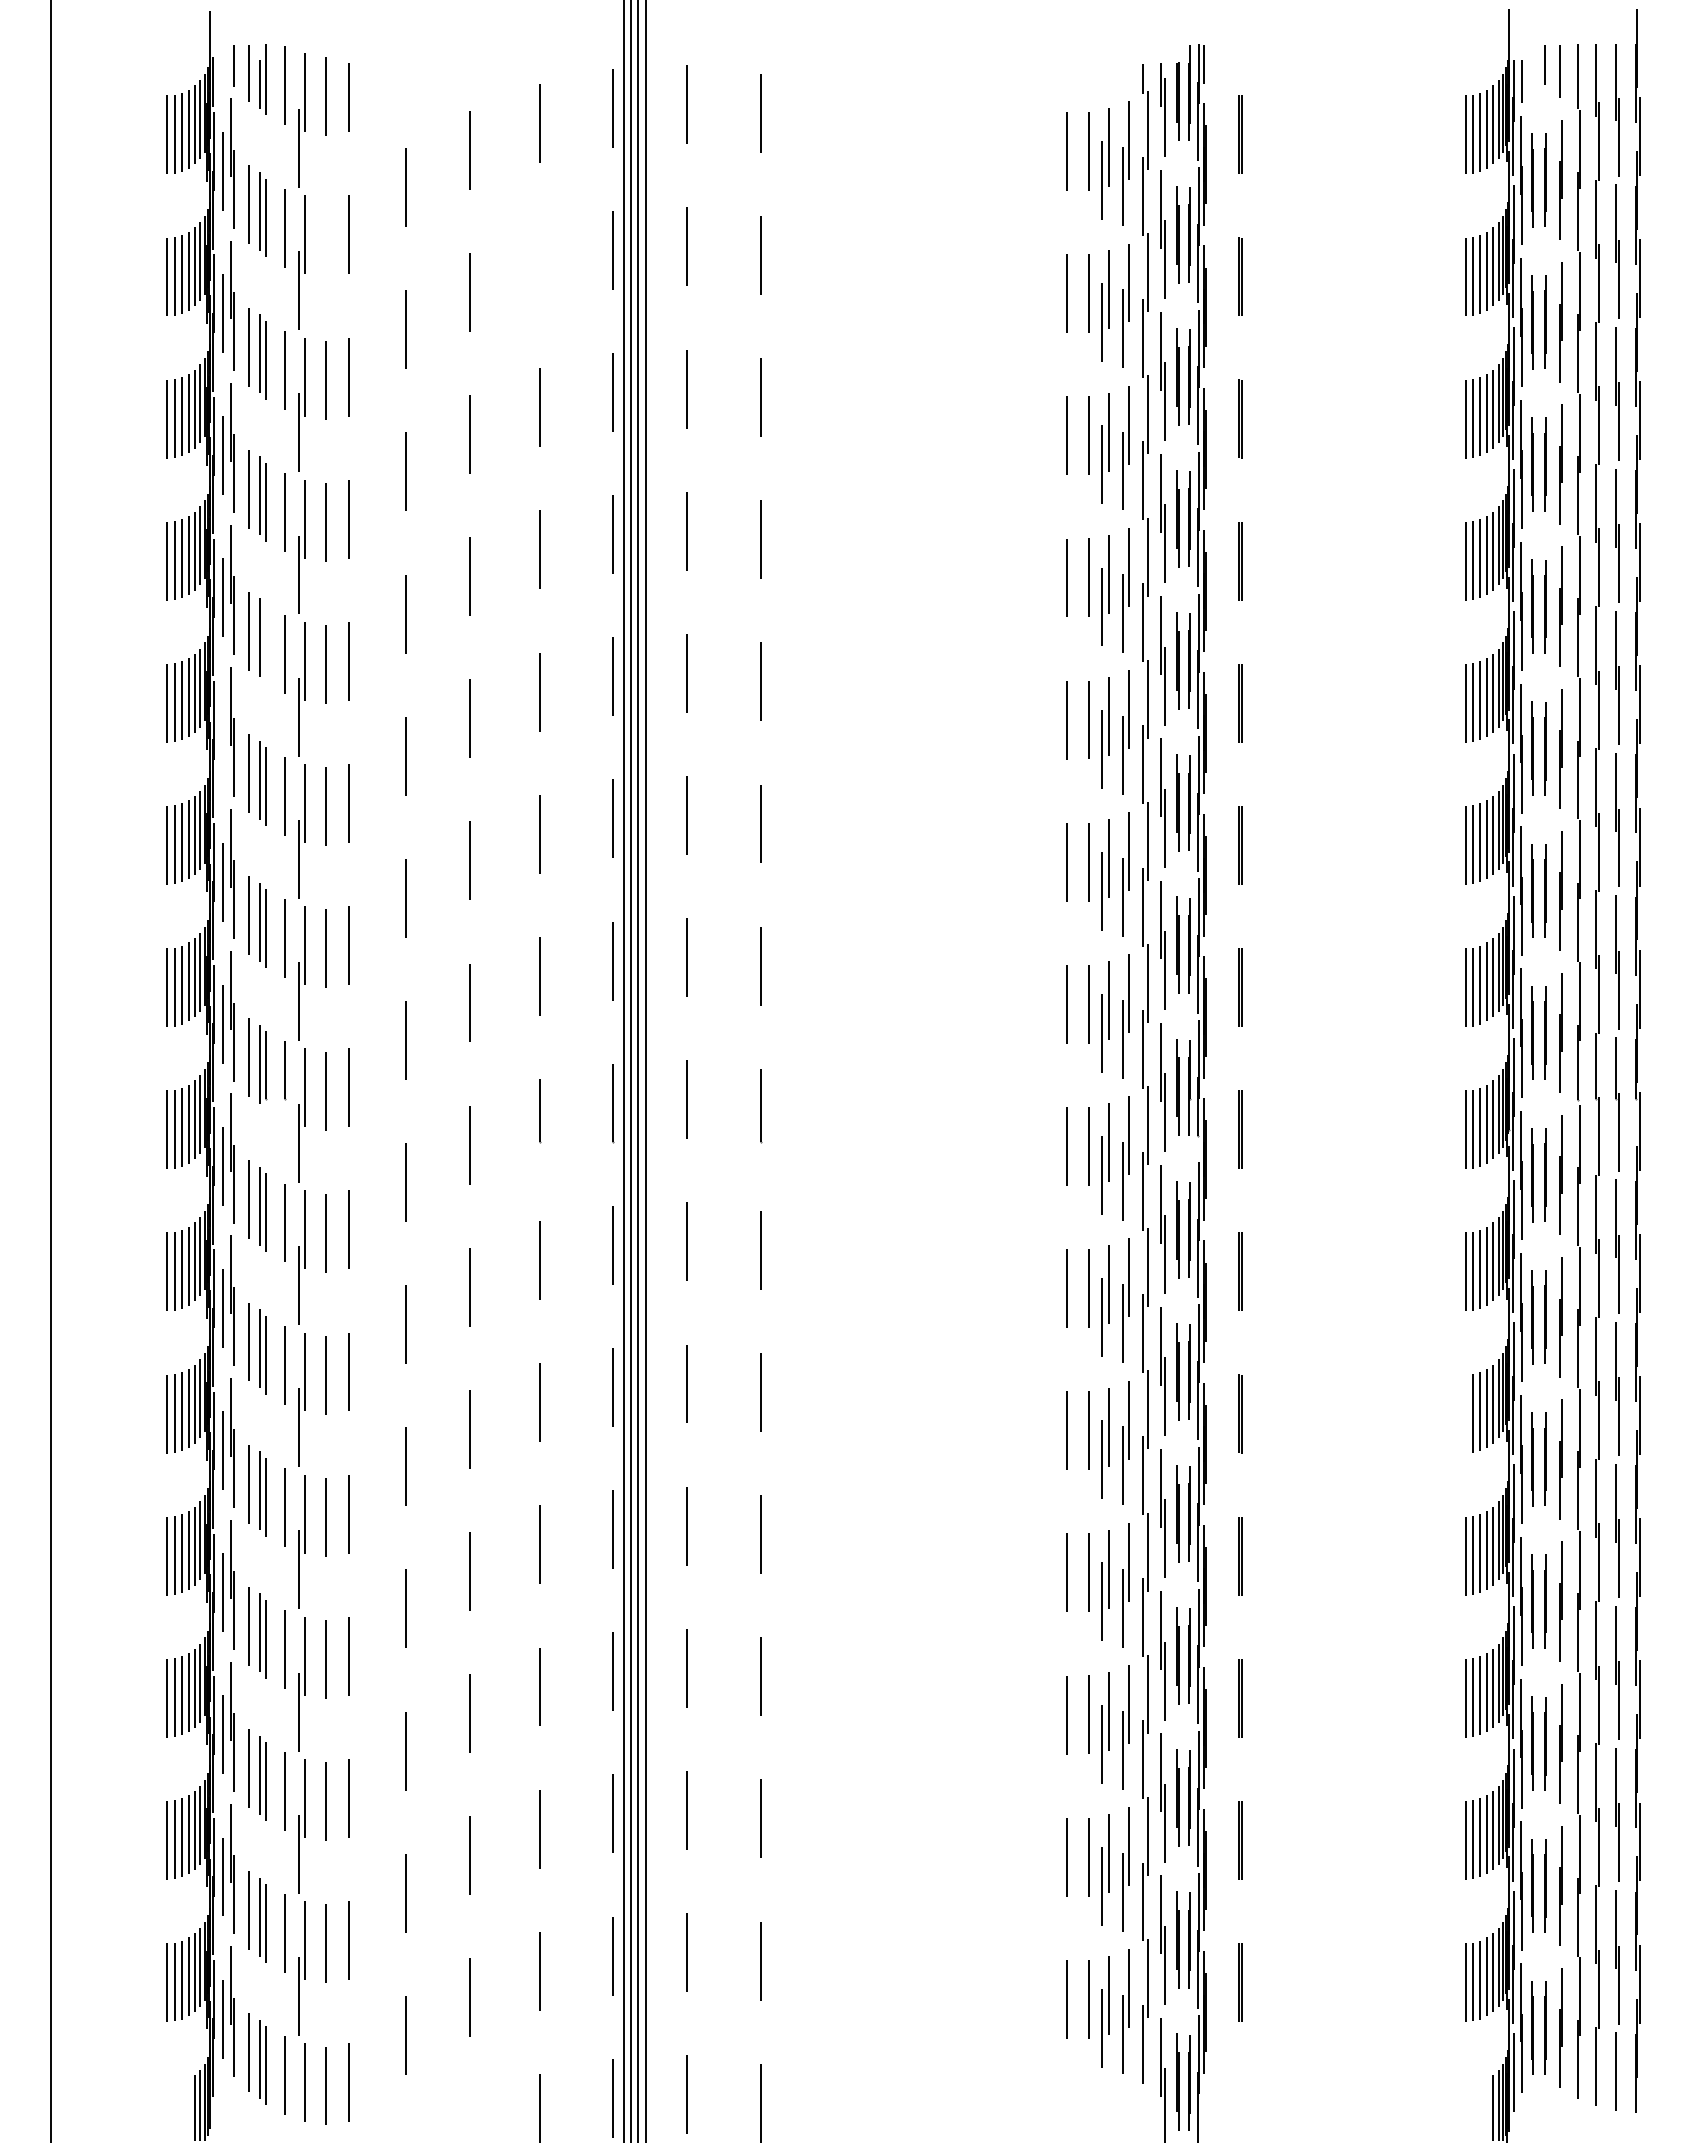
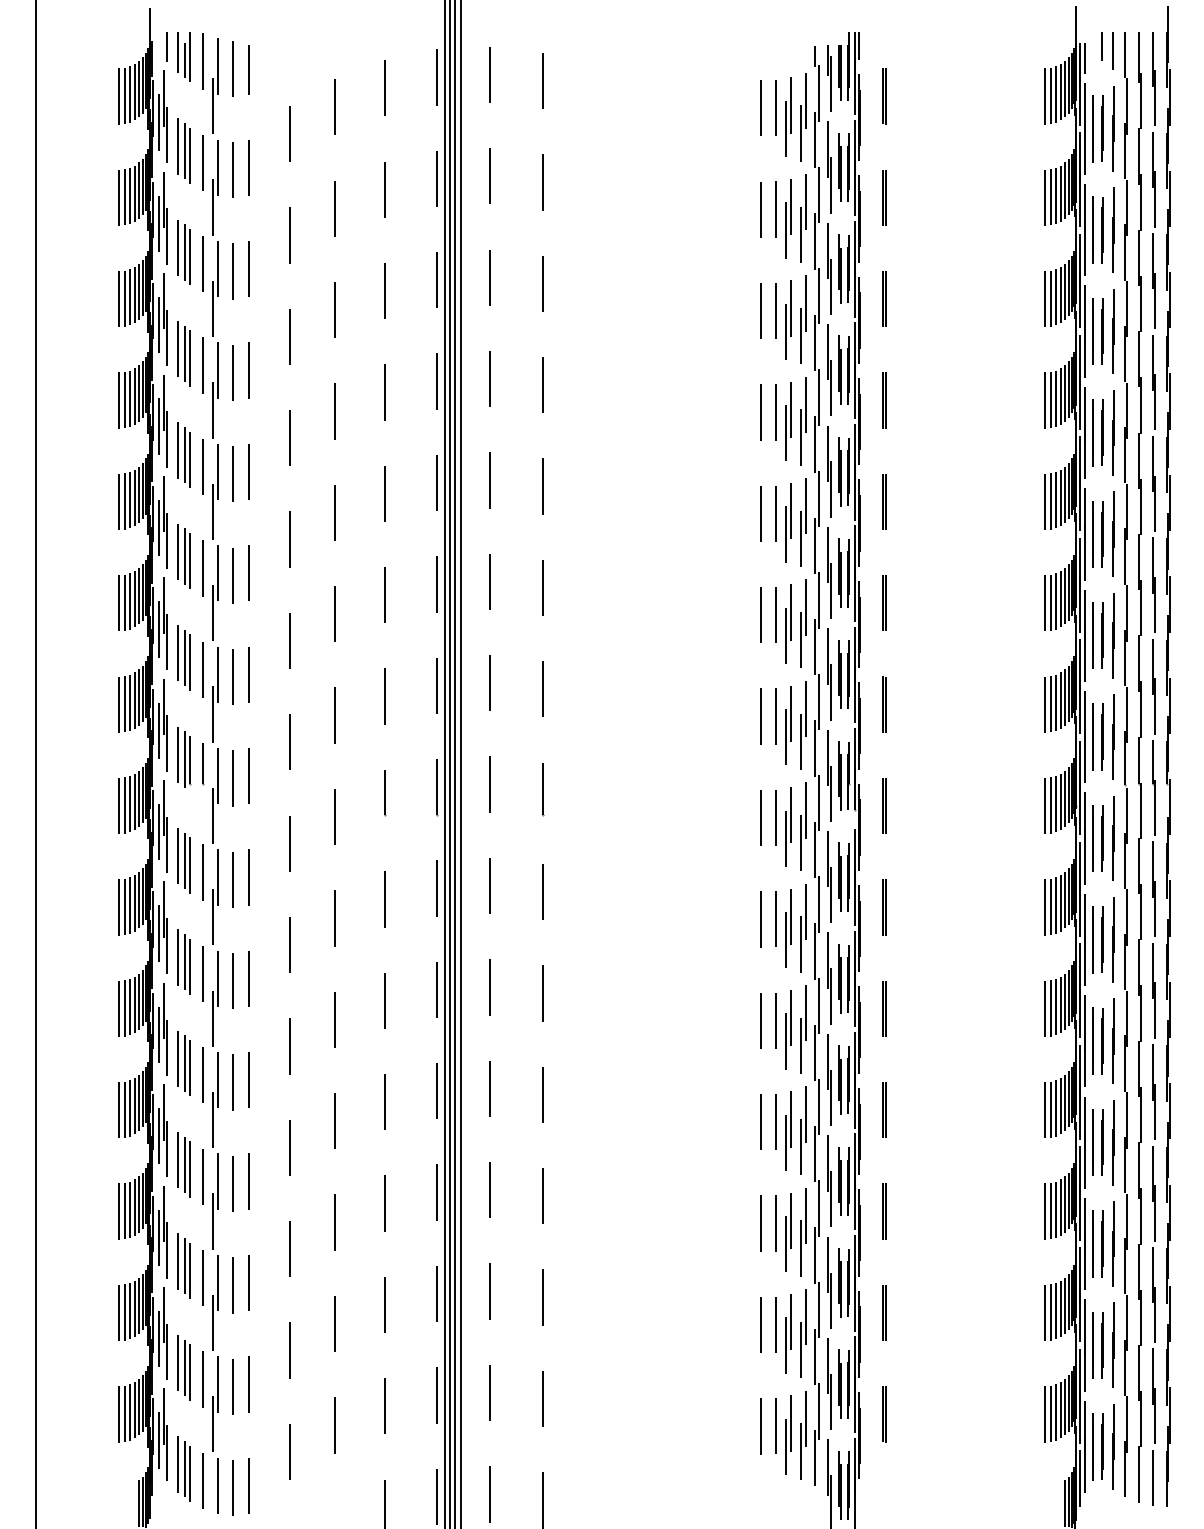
line: (325, 238) -> (232, 170), added
line: (539, 265) -> (384, 189), added
line: (265, 643) -> (189, 459), added
line: (222, 739) -> (158, 527), added
line: (1465, 1413) -> (1045, 1008), added

